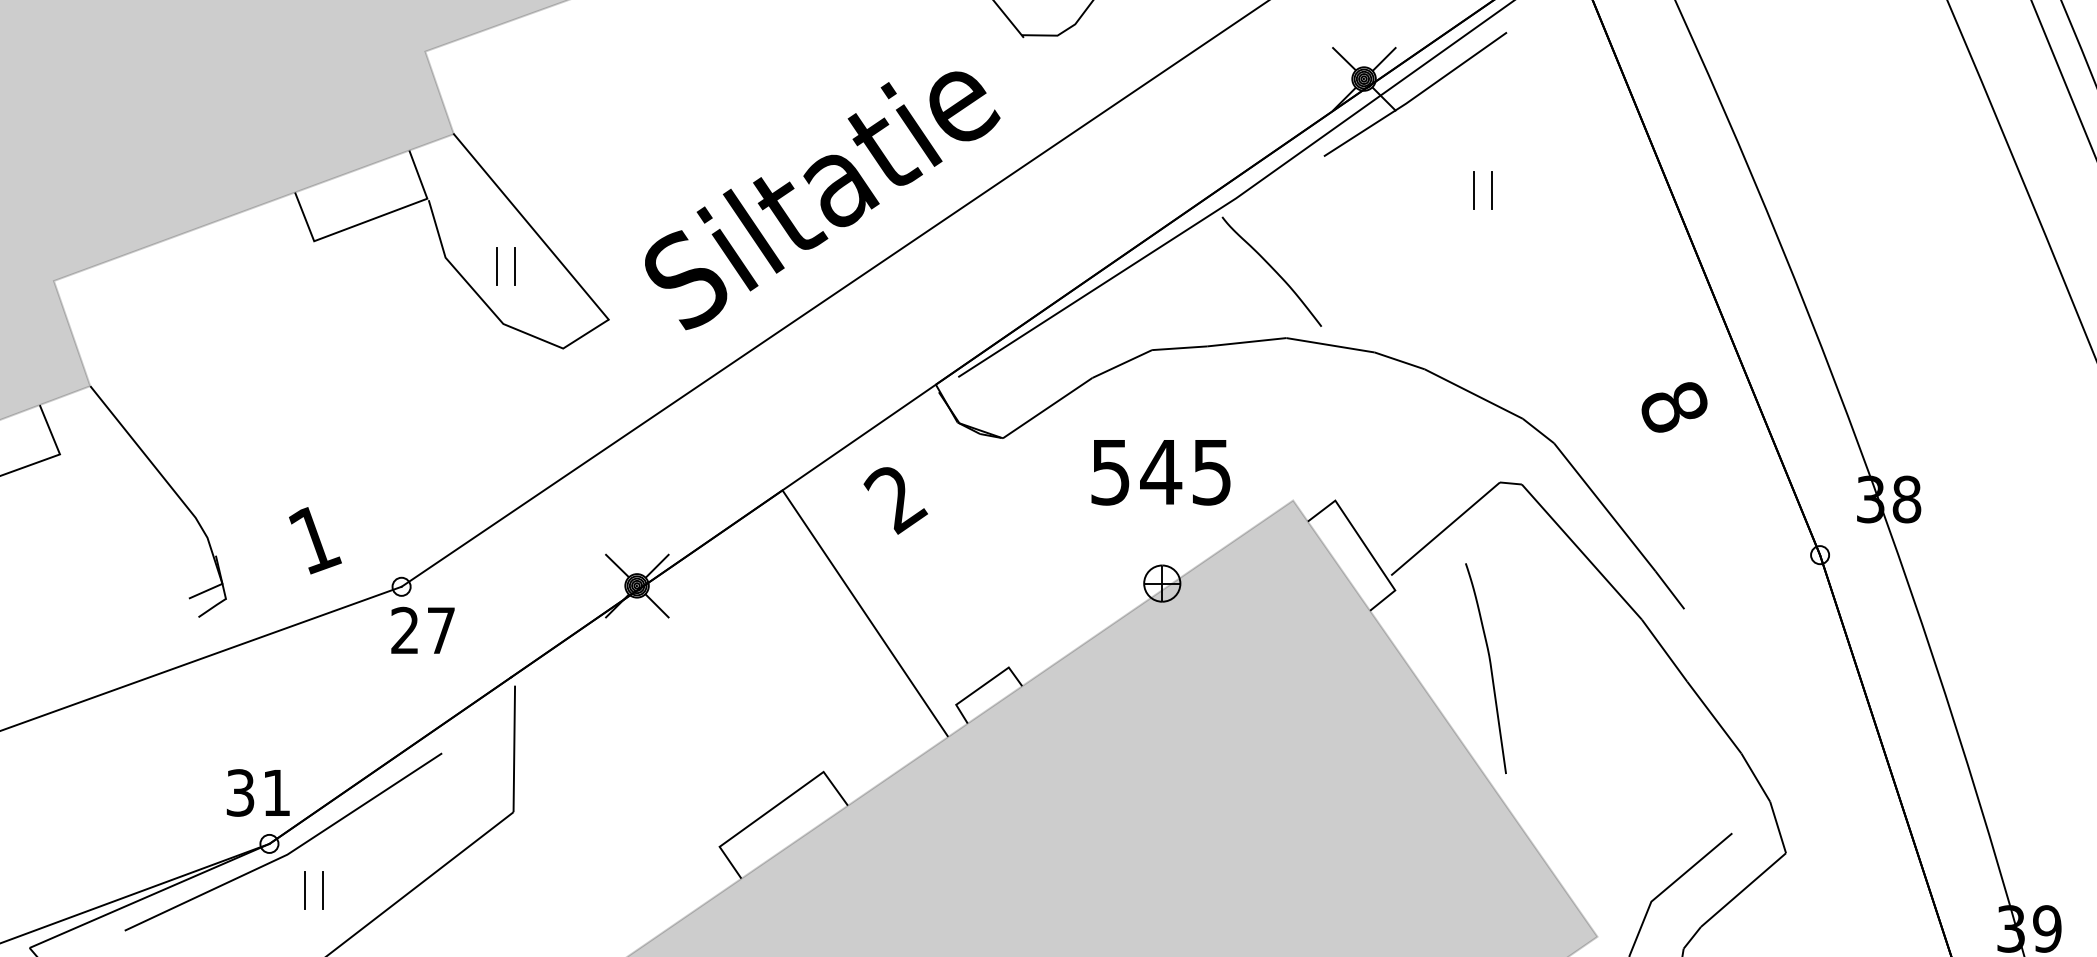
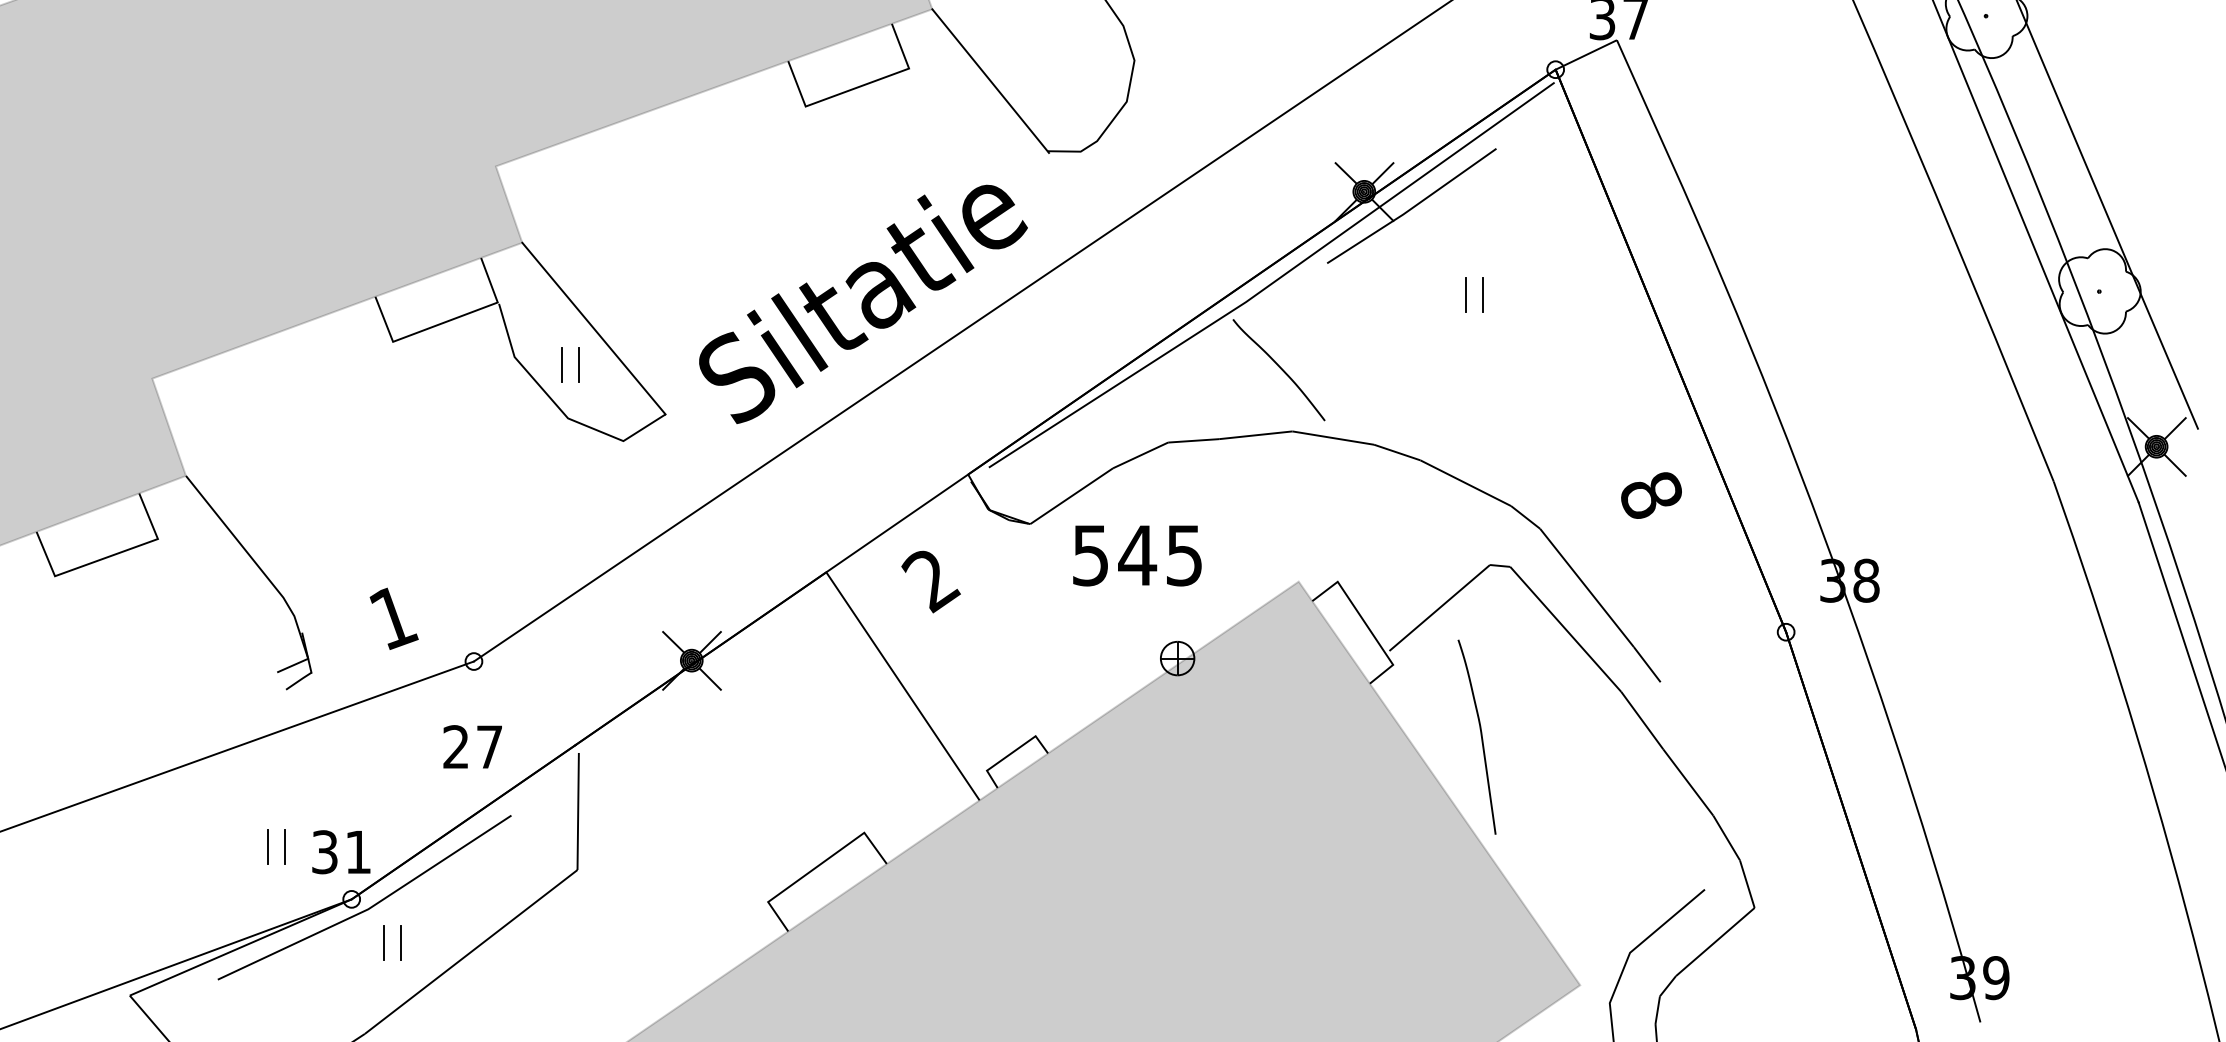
text: (1161, 472) -> (1137, 555), moved
text: (422, 630) -> (472, 746), moved
part: (179, 786) -> (268, 846), added

